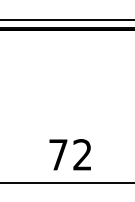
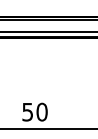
text: (69, 153) -> (34, 111), 72 -> 50

